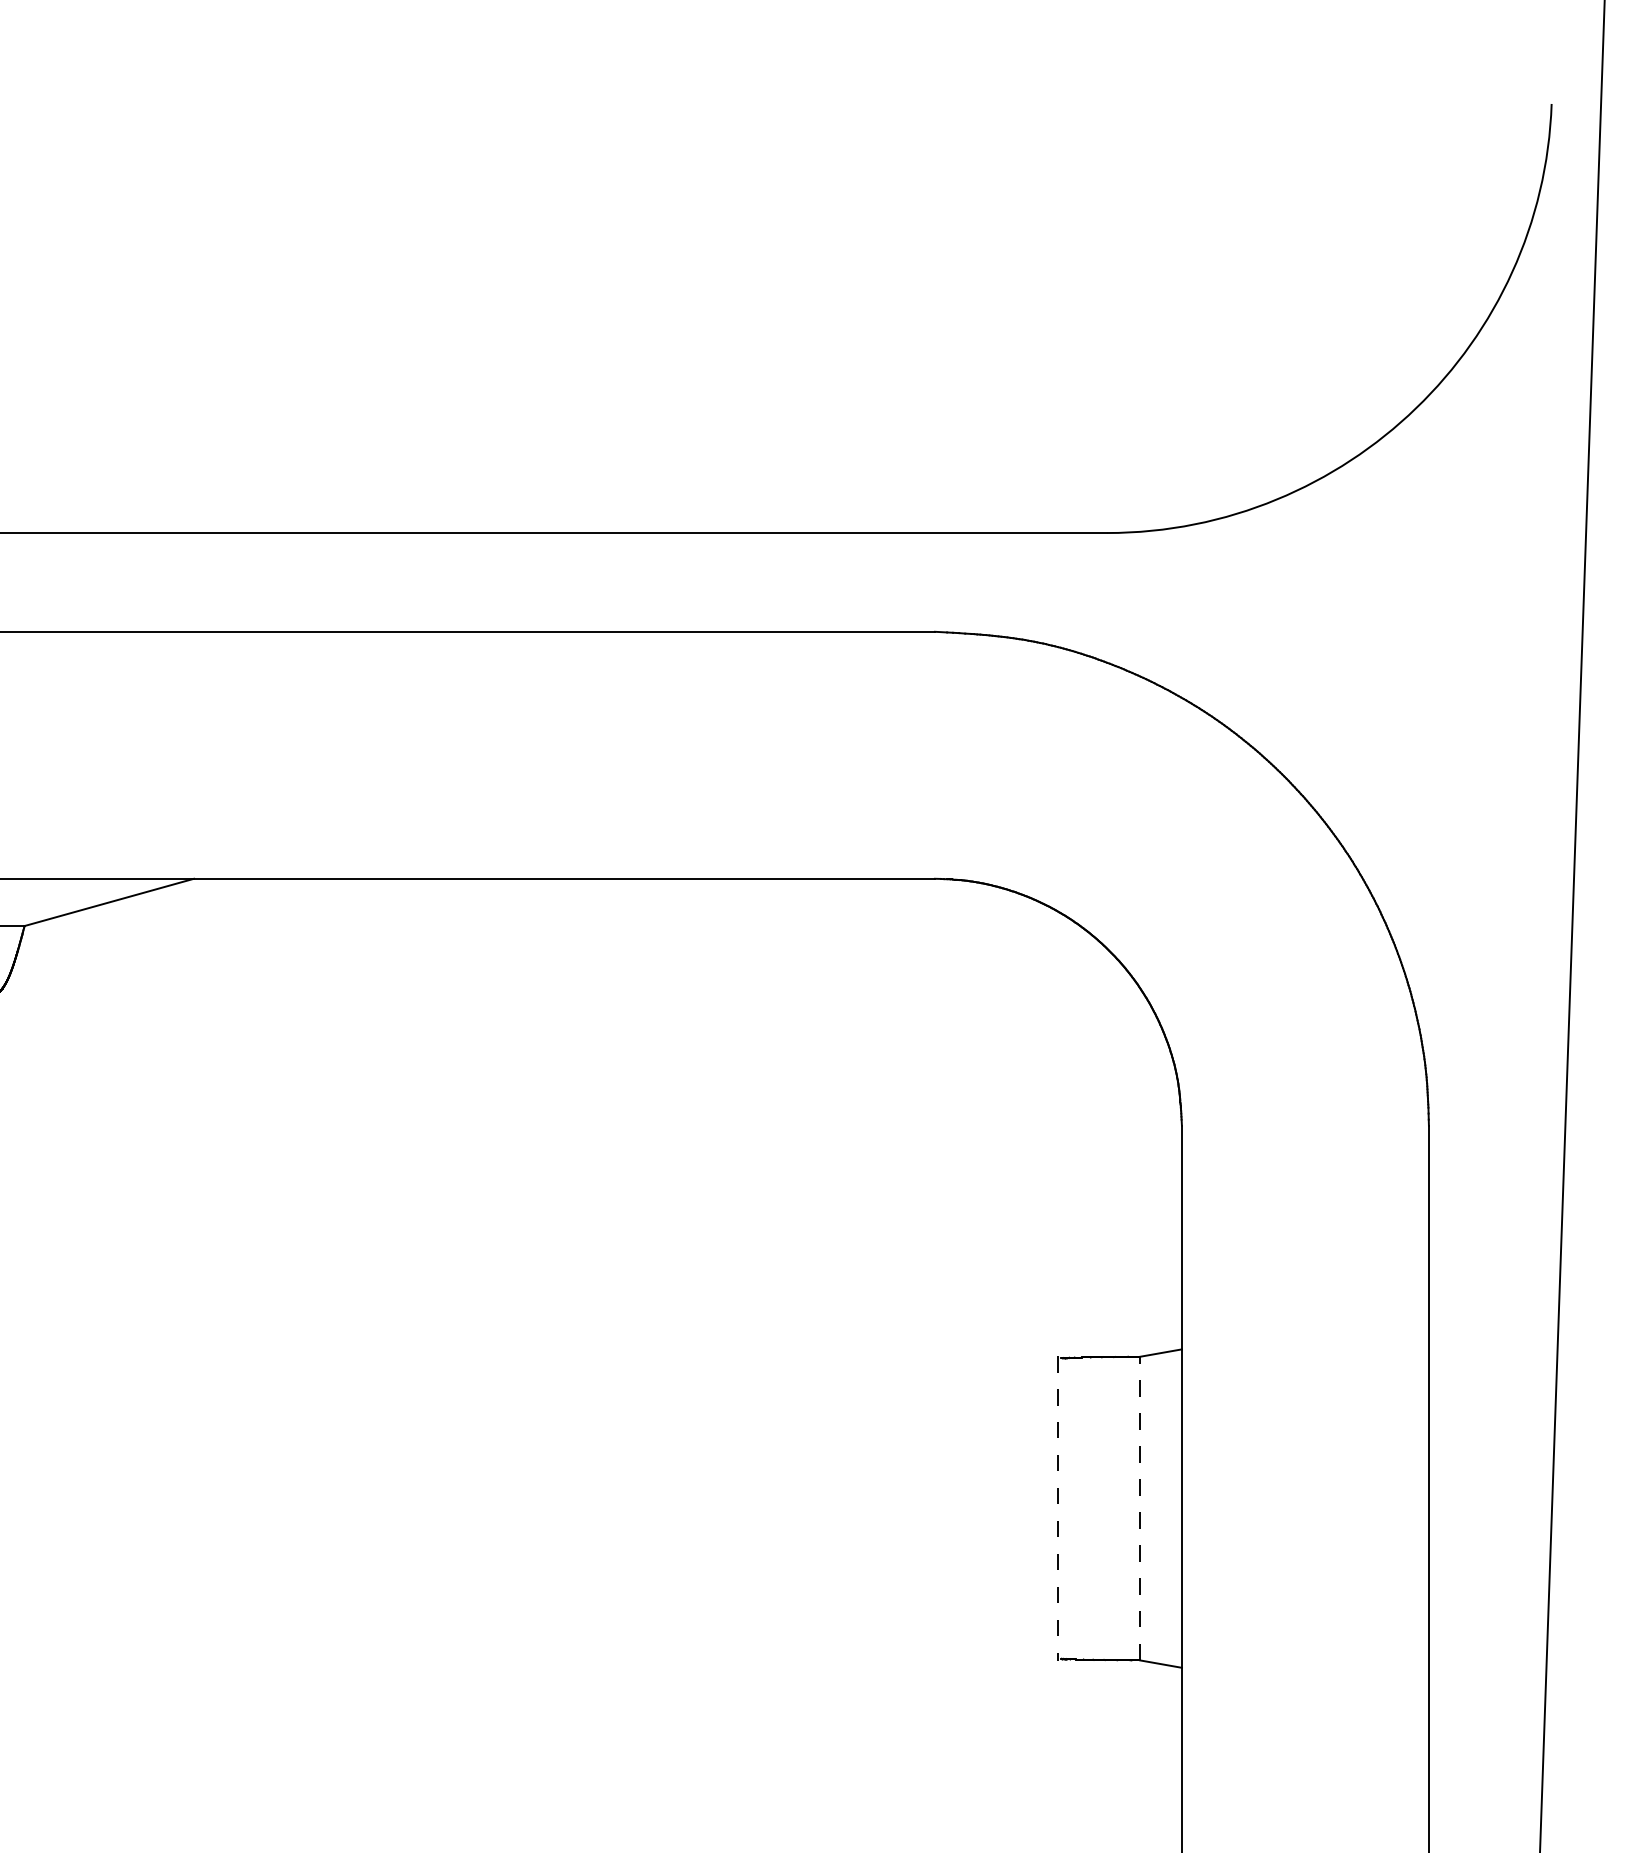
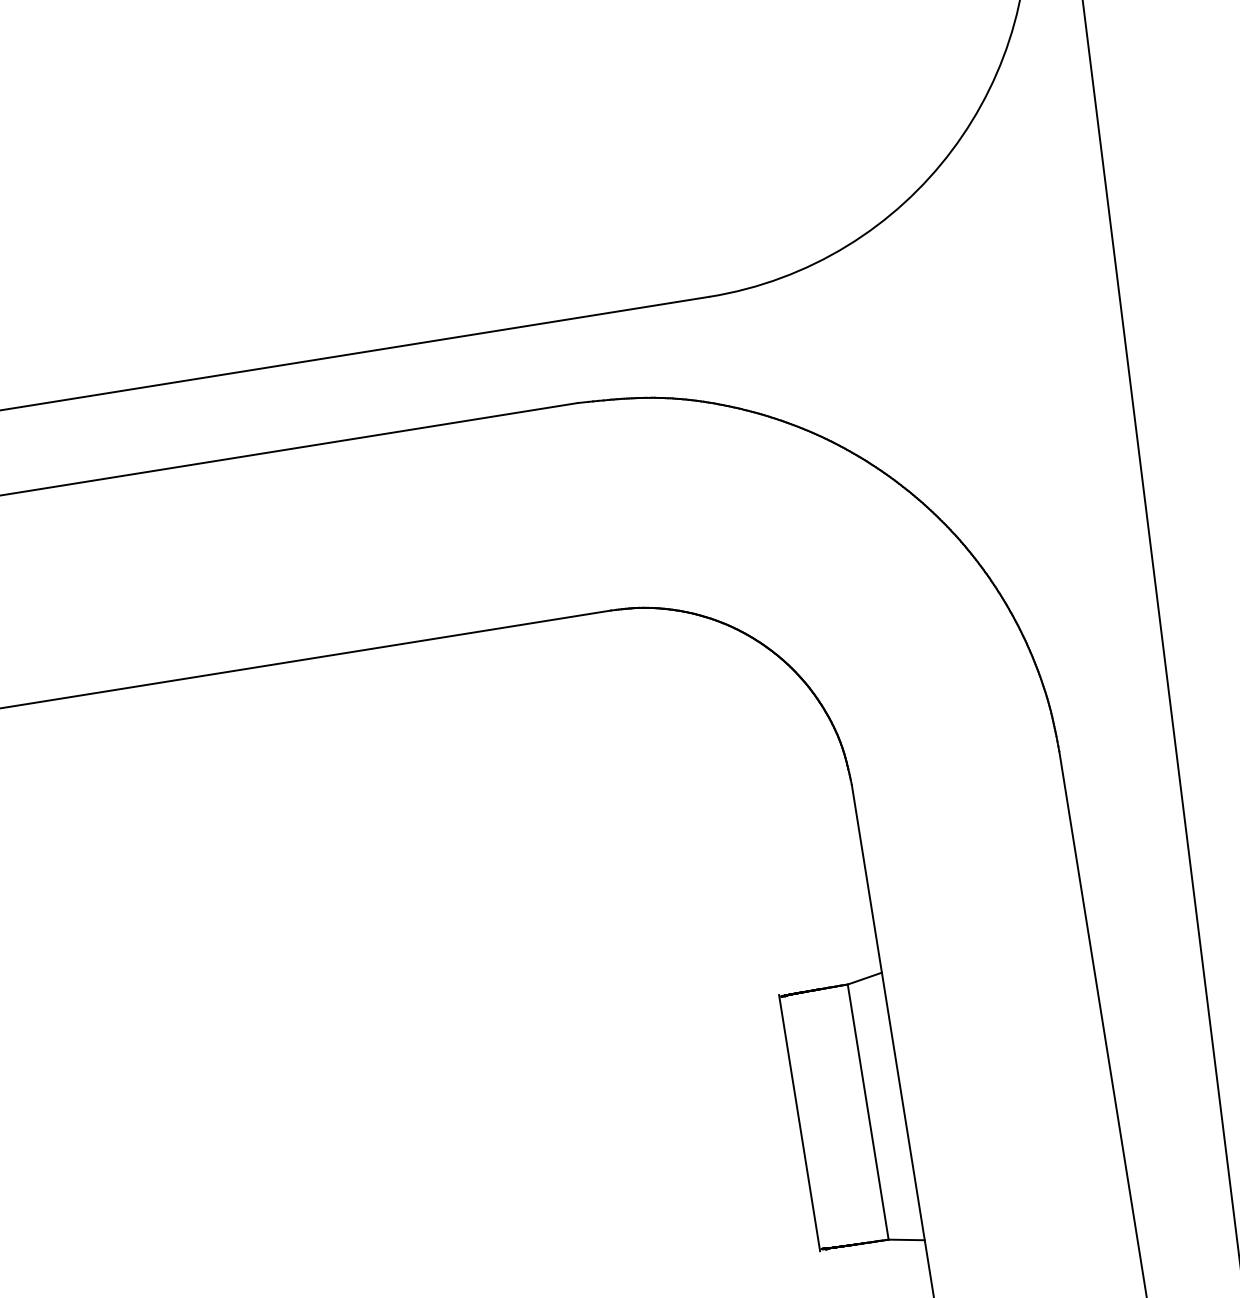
line: (1140, 1508) -> (868, 1111), dashed -> solid
line: (1058, 1509) -> (799, 1123), dashed -> solid

